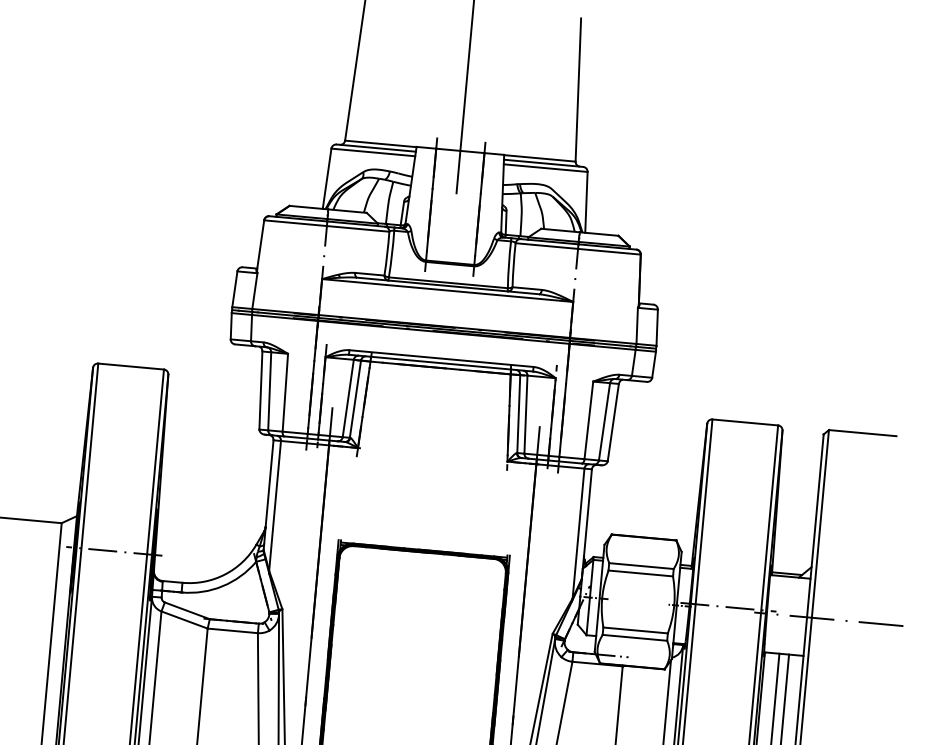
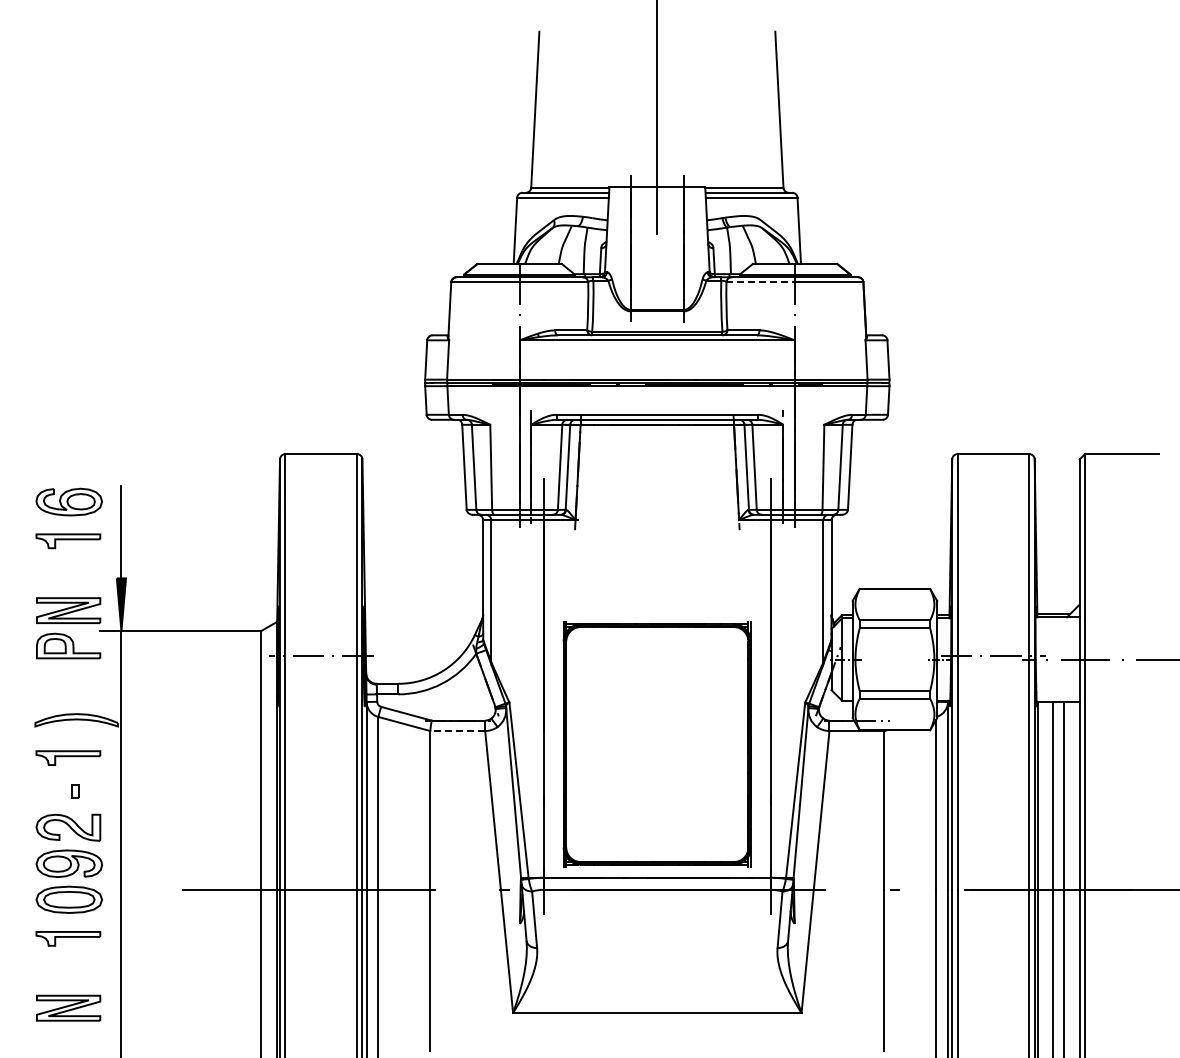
line: (547, 246) -> (761, 282), solid -> dashed
line: (232, 631) -> (457, 731), solid -> dashed

